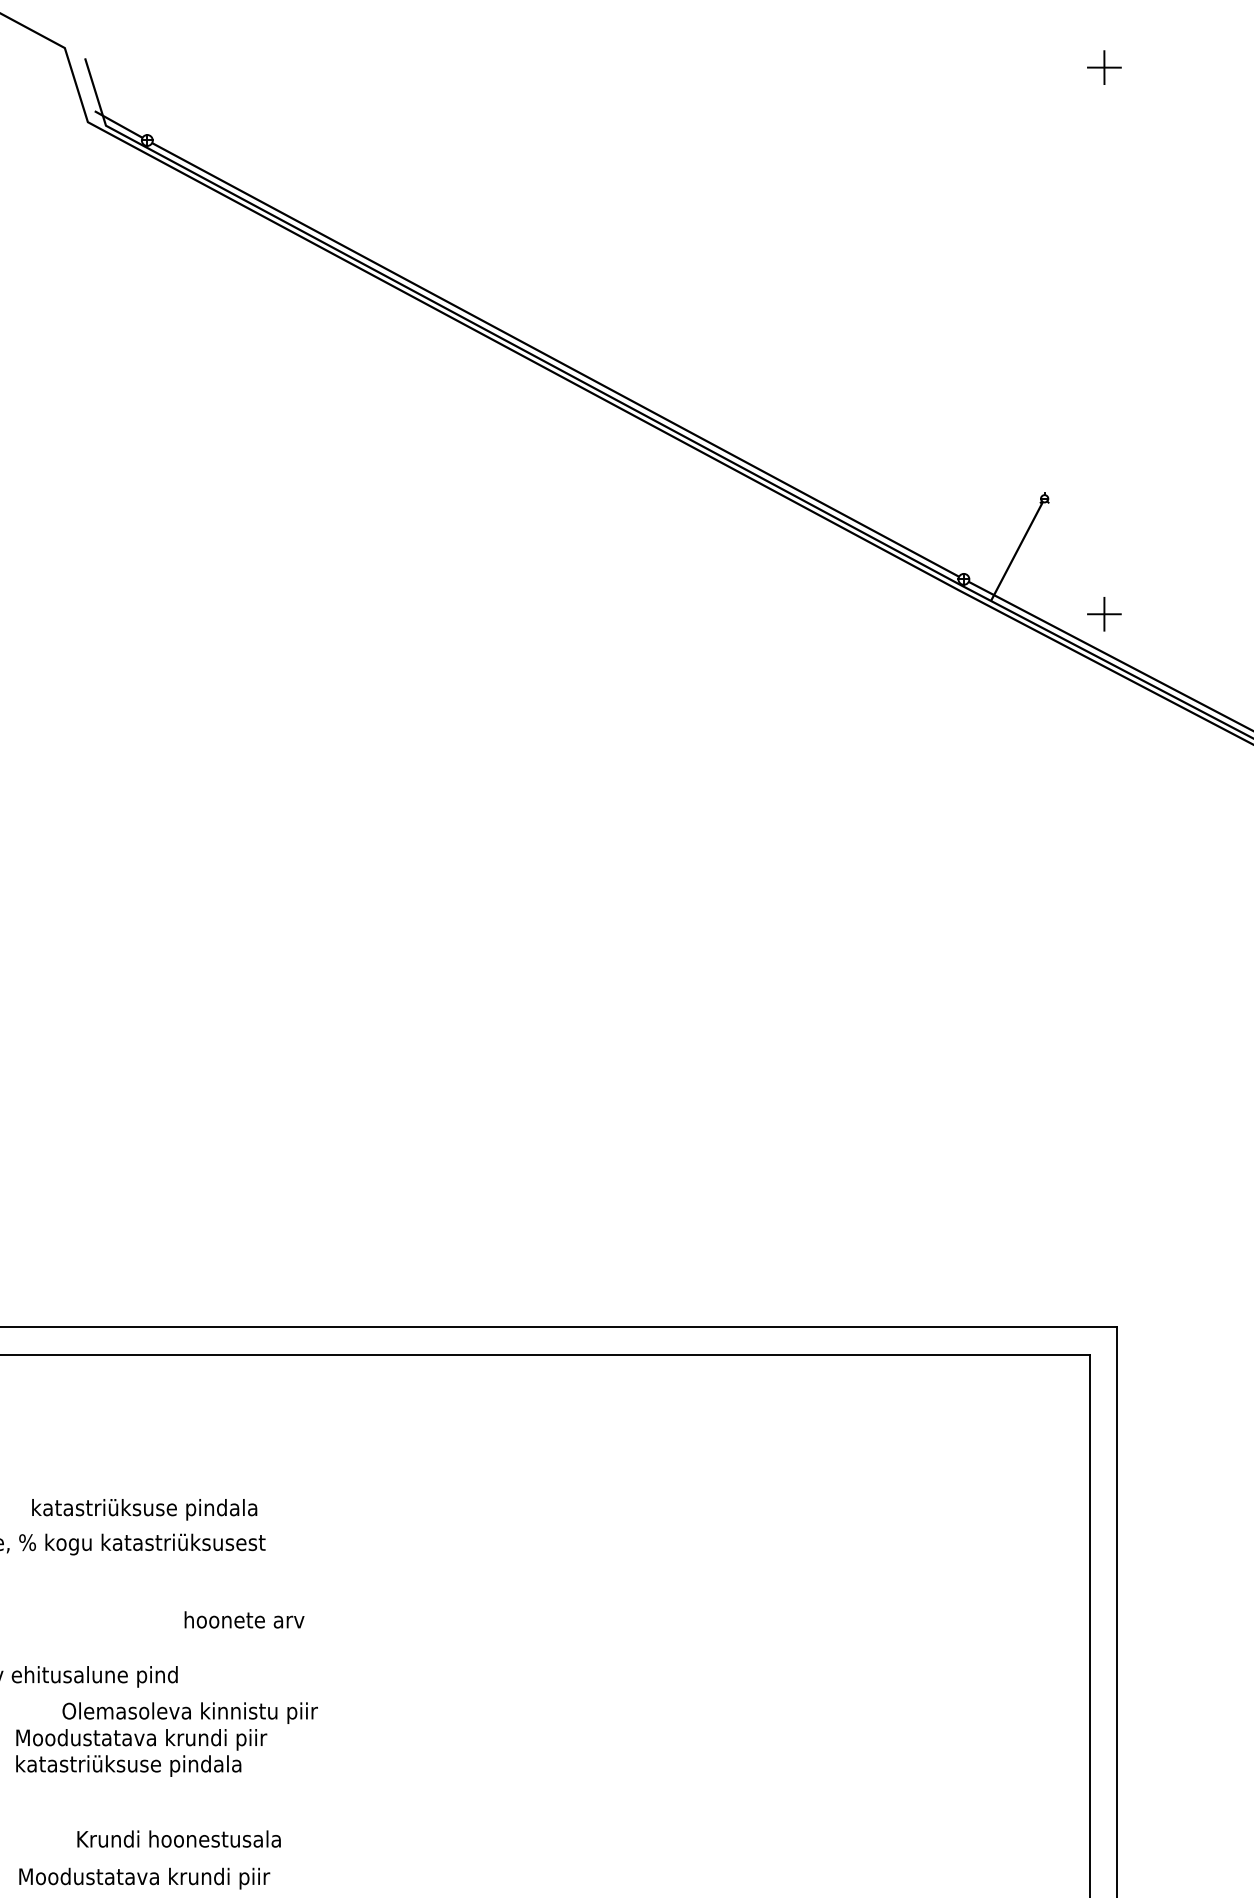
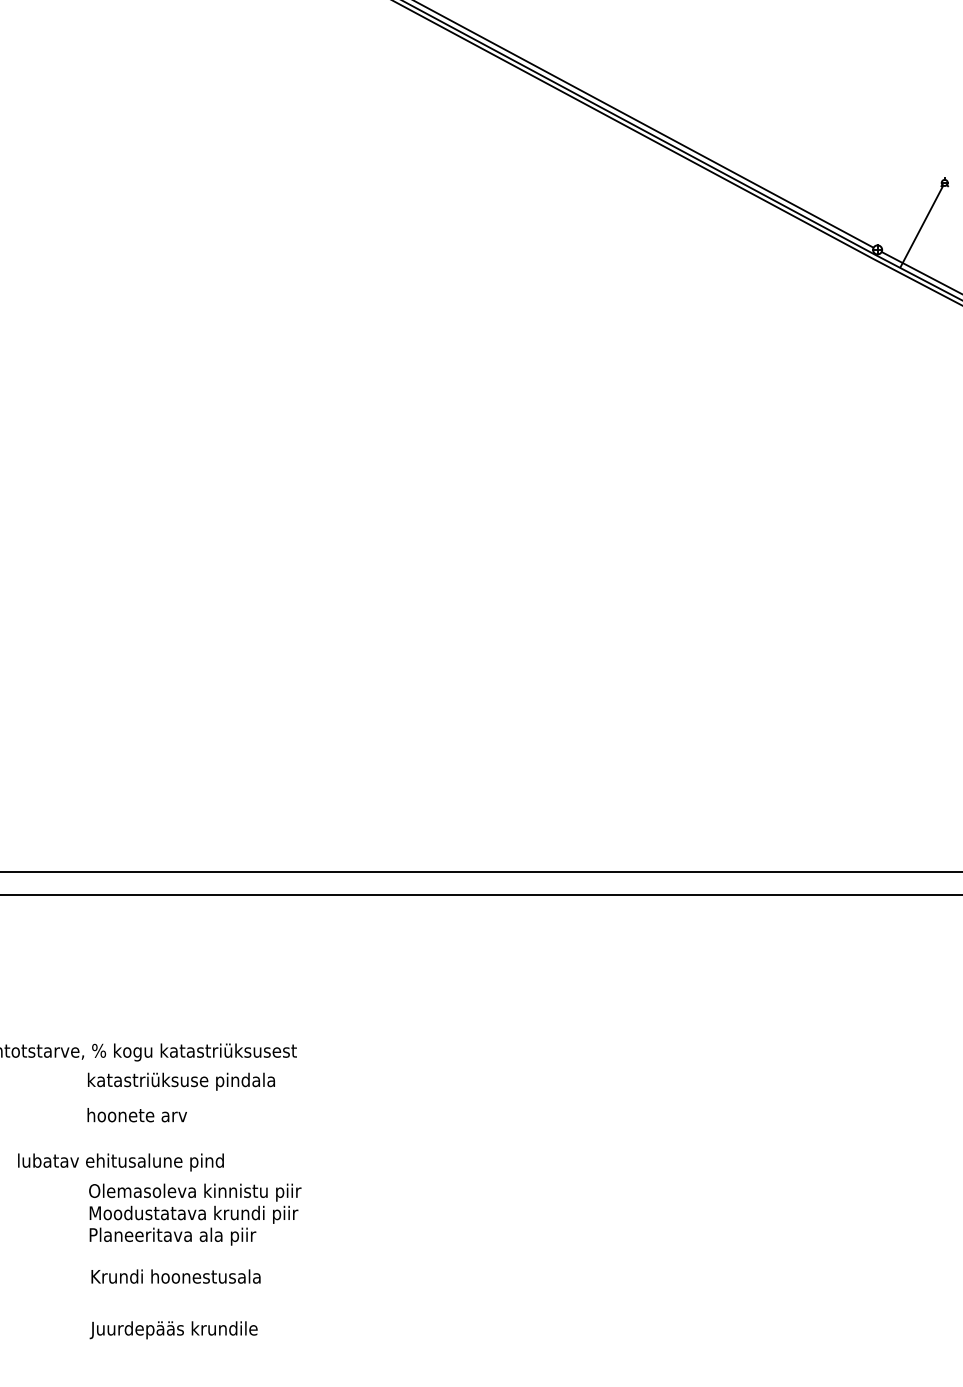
text: (144, 1509) -> (181, 1081), moved
text: (244, 1619) -> (137, 1114), moved
text: (189, 1712) -> (194, 1192), moved
text: (128, 1765) -> (182, 1236), katastriüksuse pindala -> Planeeritava ala piir
text: (178, 1838) -> (175, 1276), moved
text: (143, 1878) -> (195, 1330), Moodustatava krundi piir -> Juurdepääs krundile

